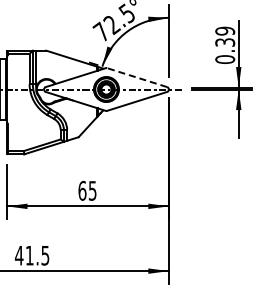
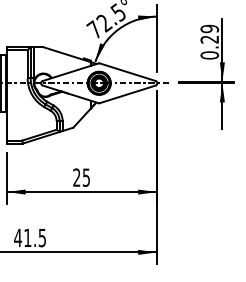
text: (225, 42) -> (210, 39), 0.39 -> 0.29
line: (136, 77) -> (127, 72), dashed -> solid
text: (82, 190) -> (76, 177), 65 -> 25

